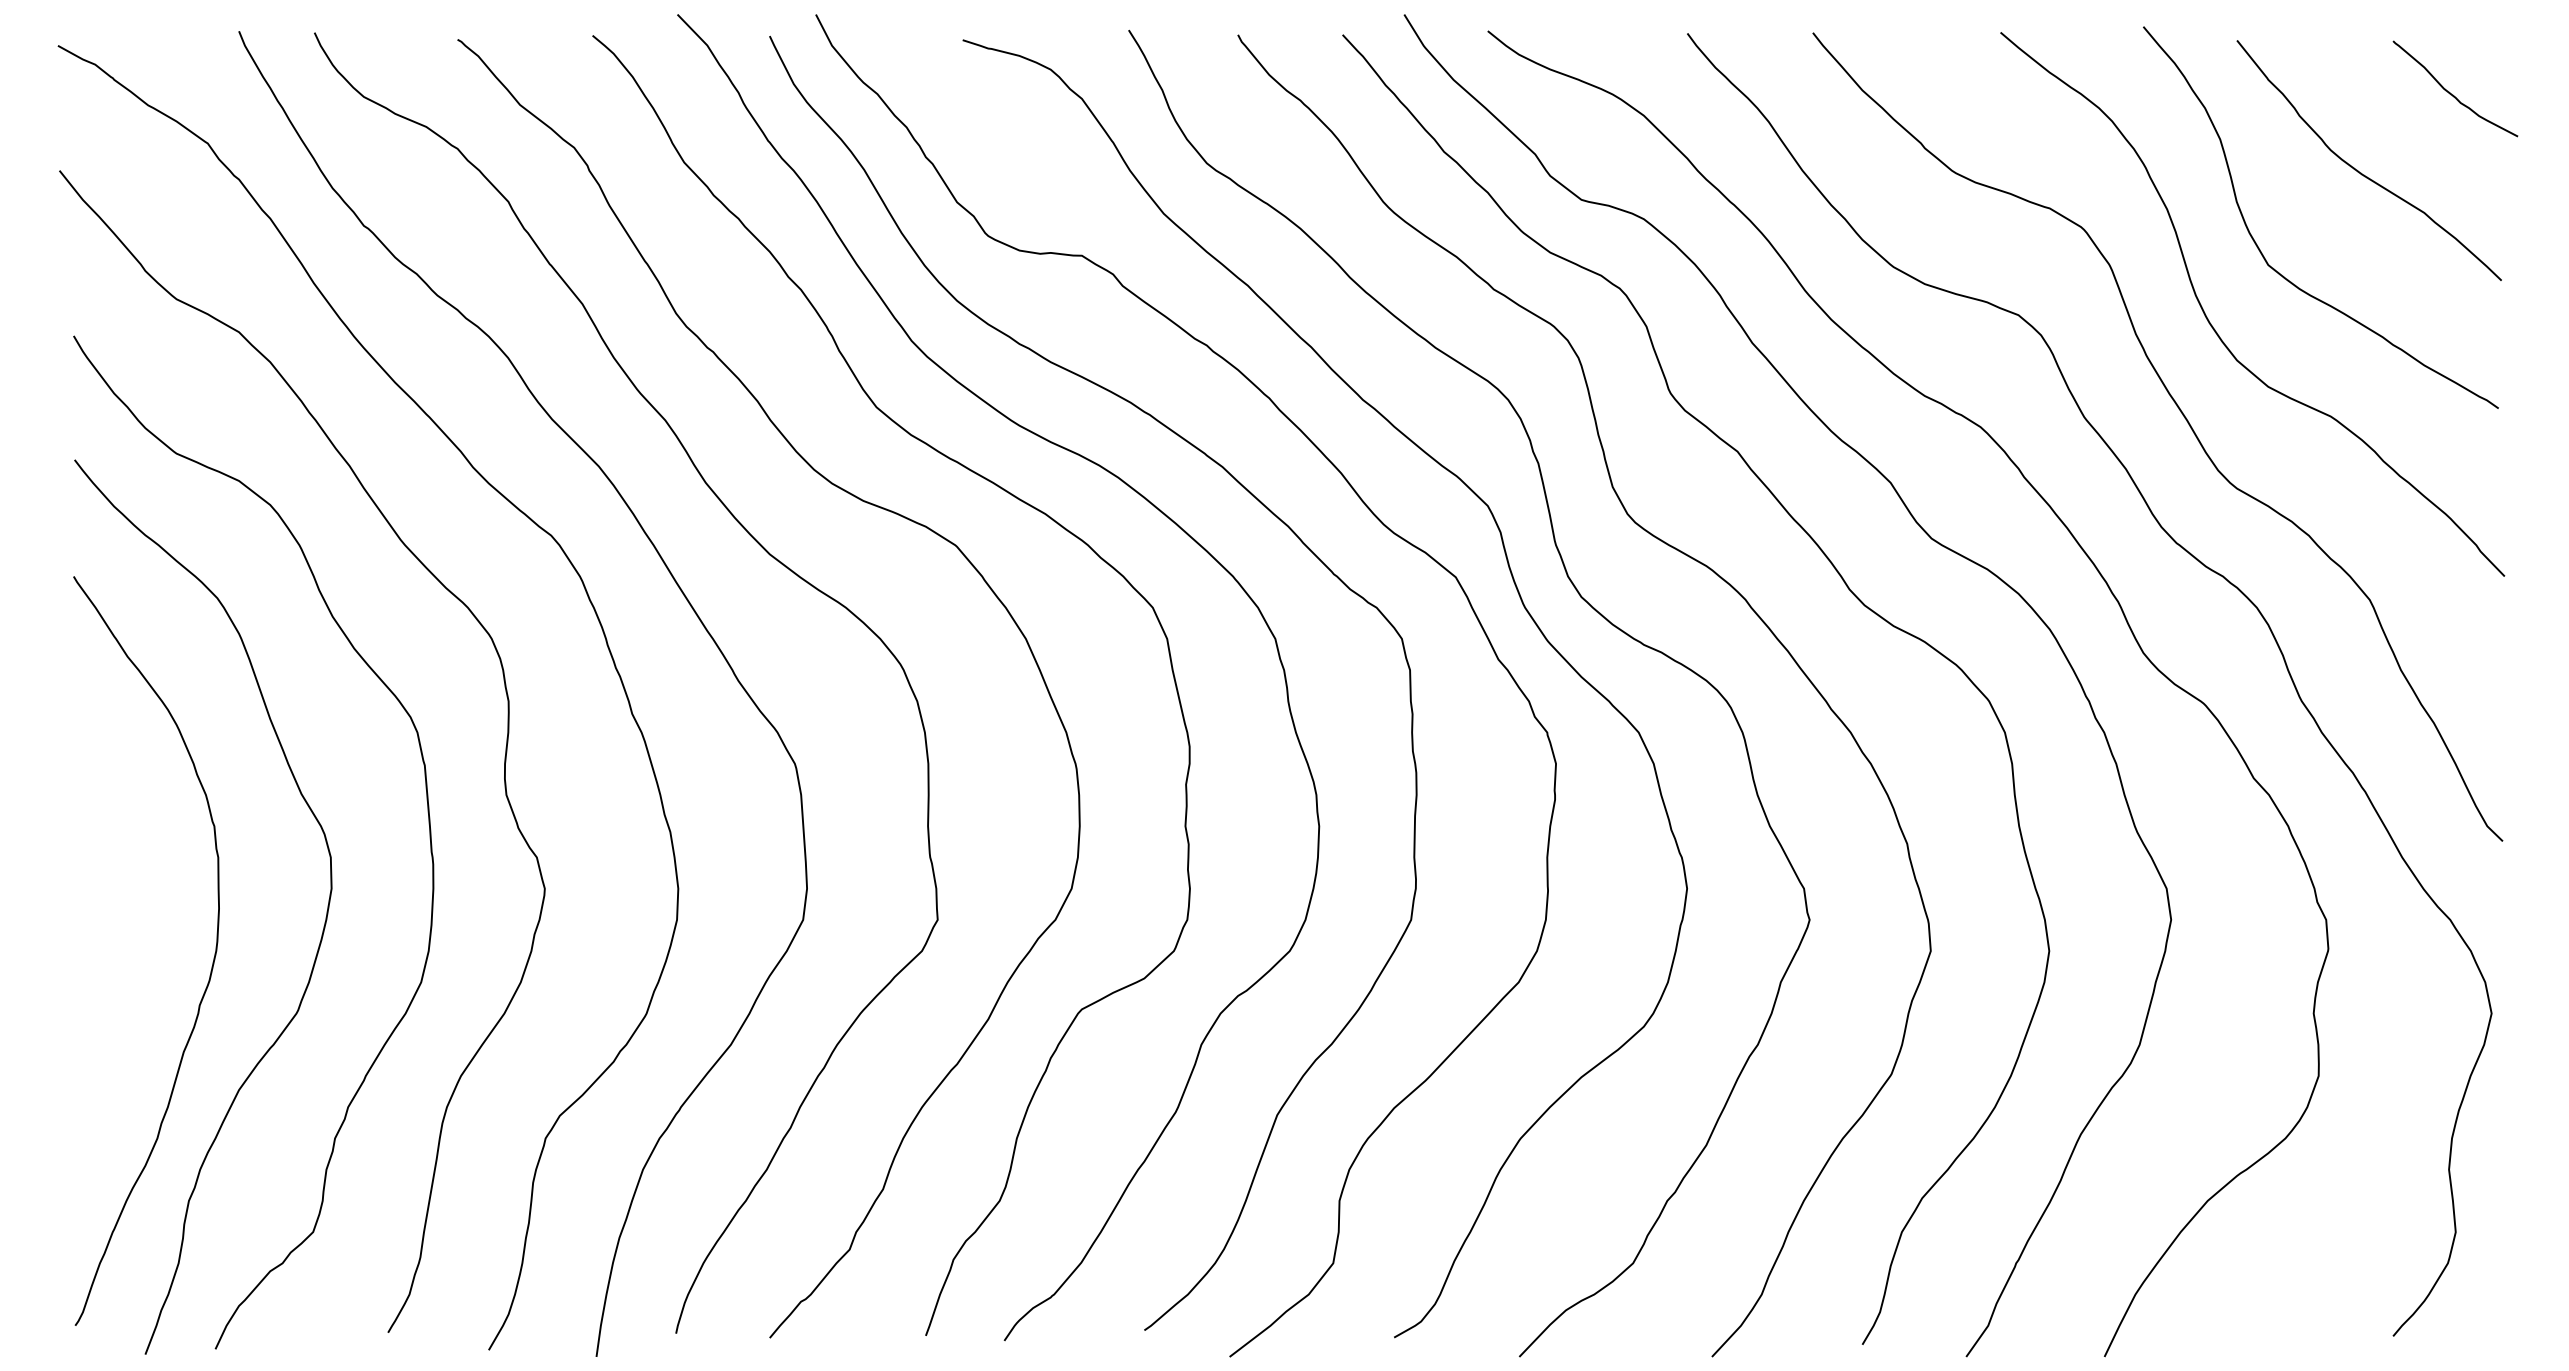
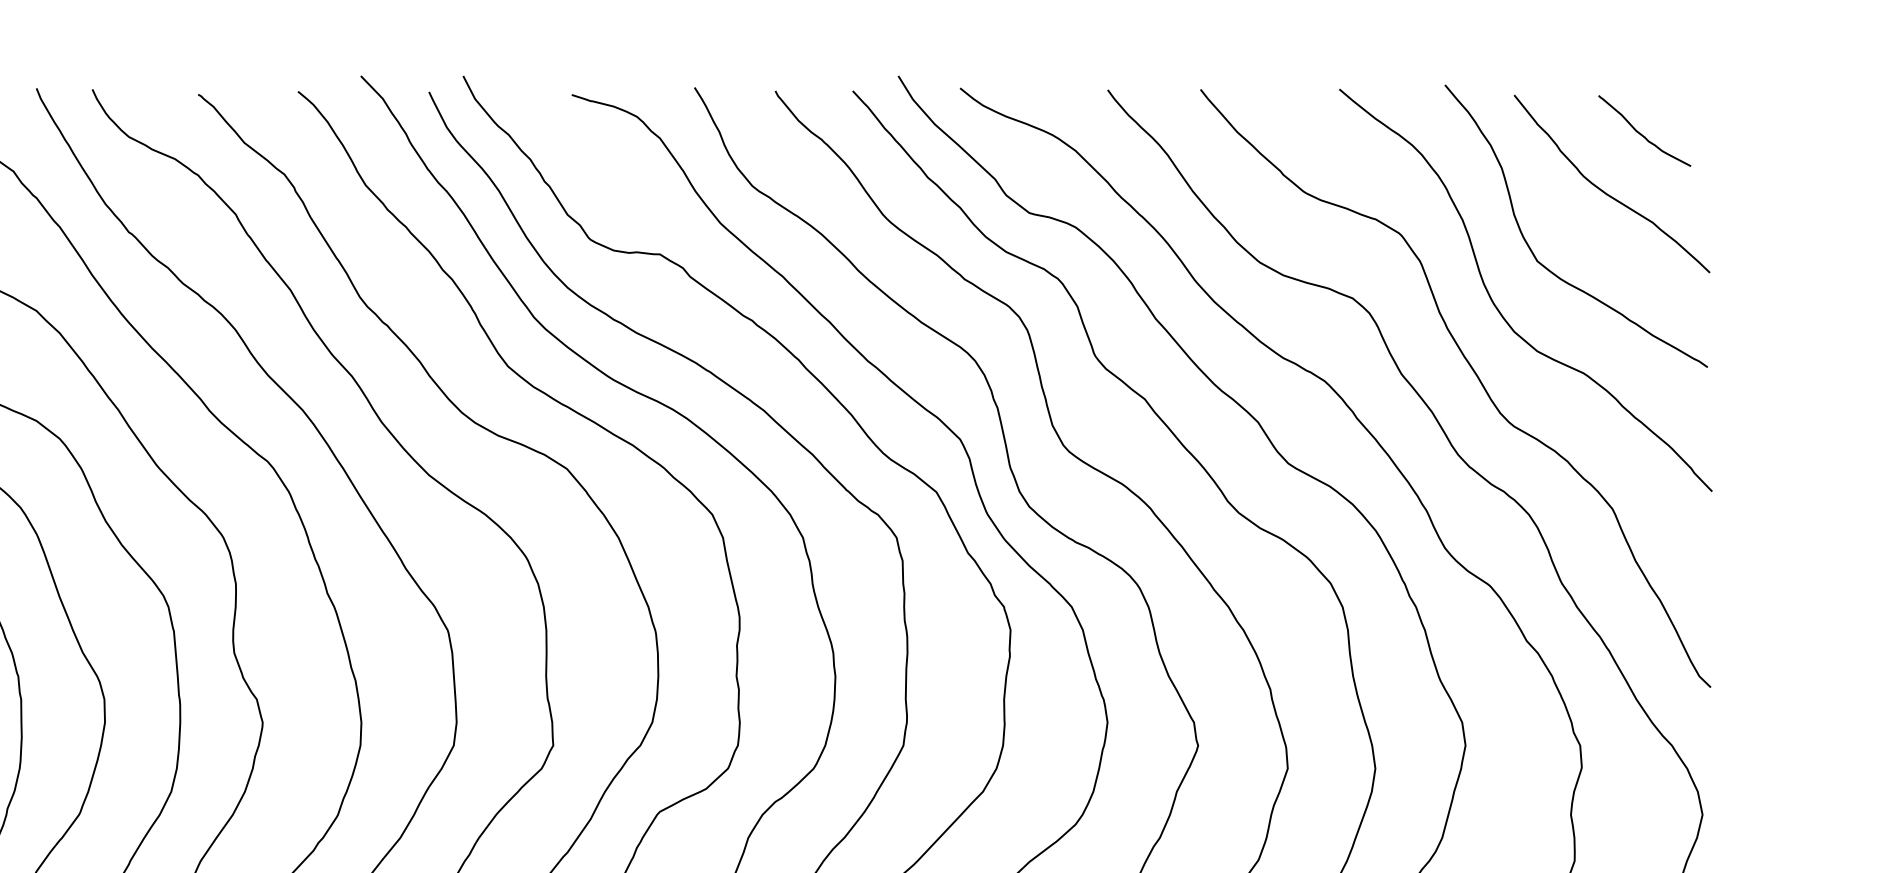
curve: (2453, 94) -> (1643, 135), moved

